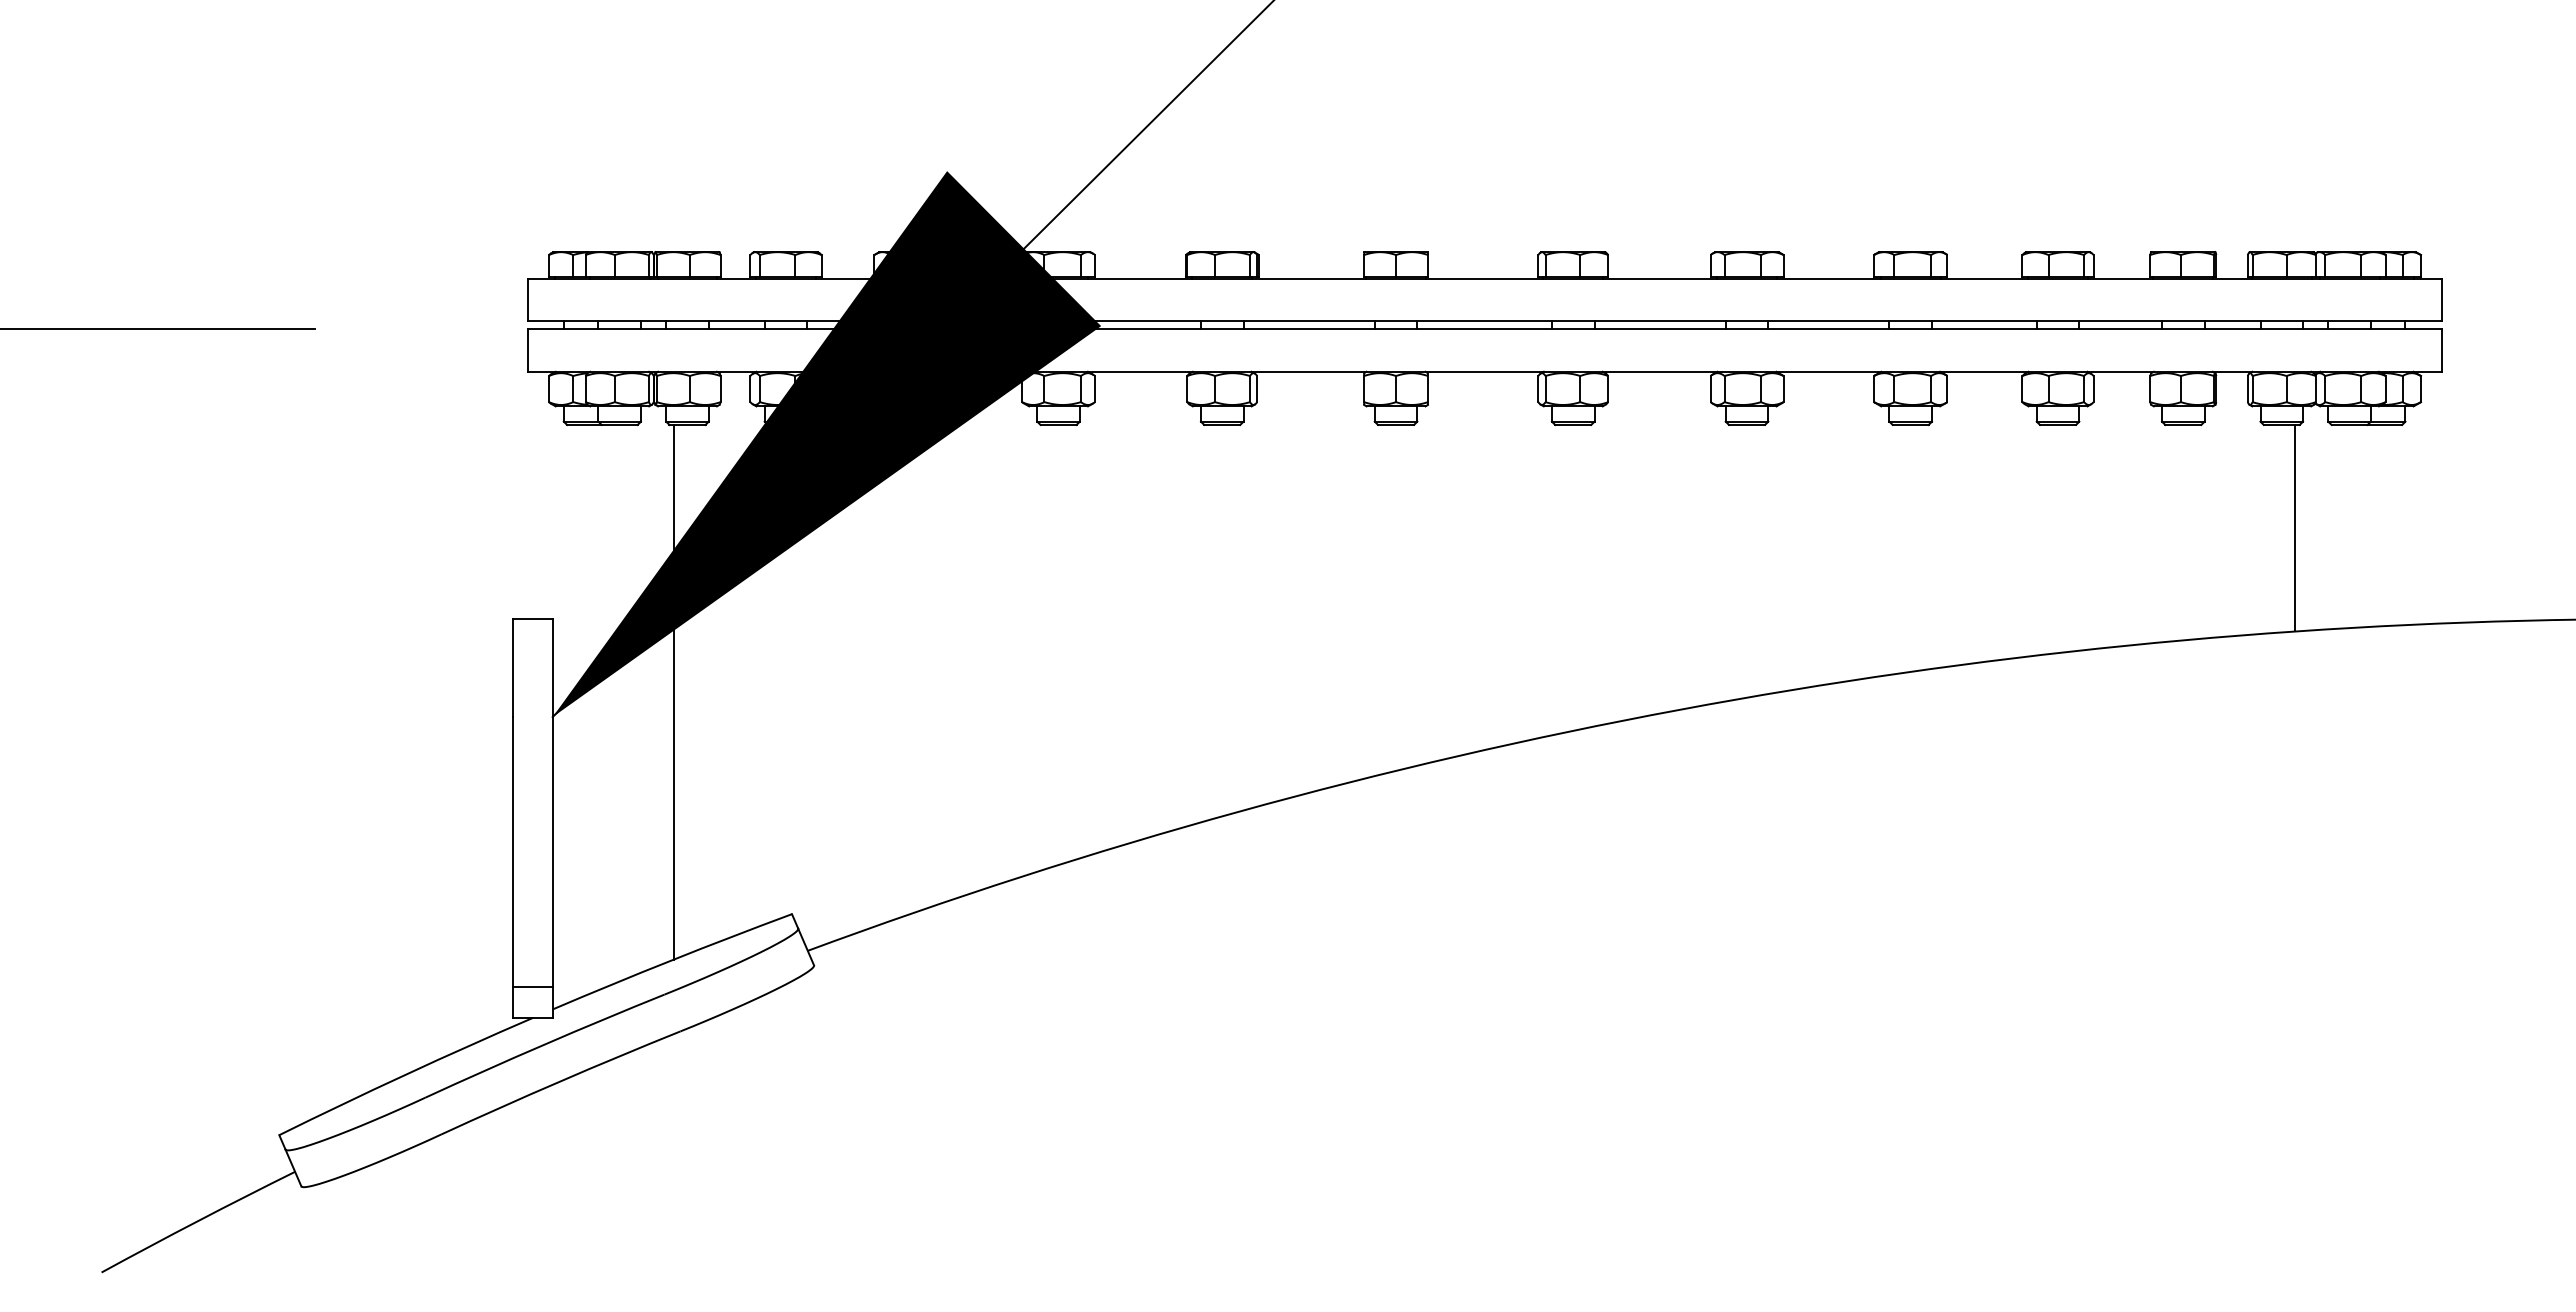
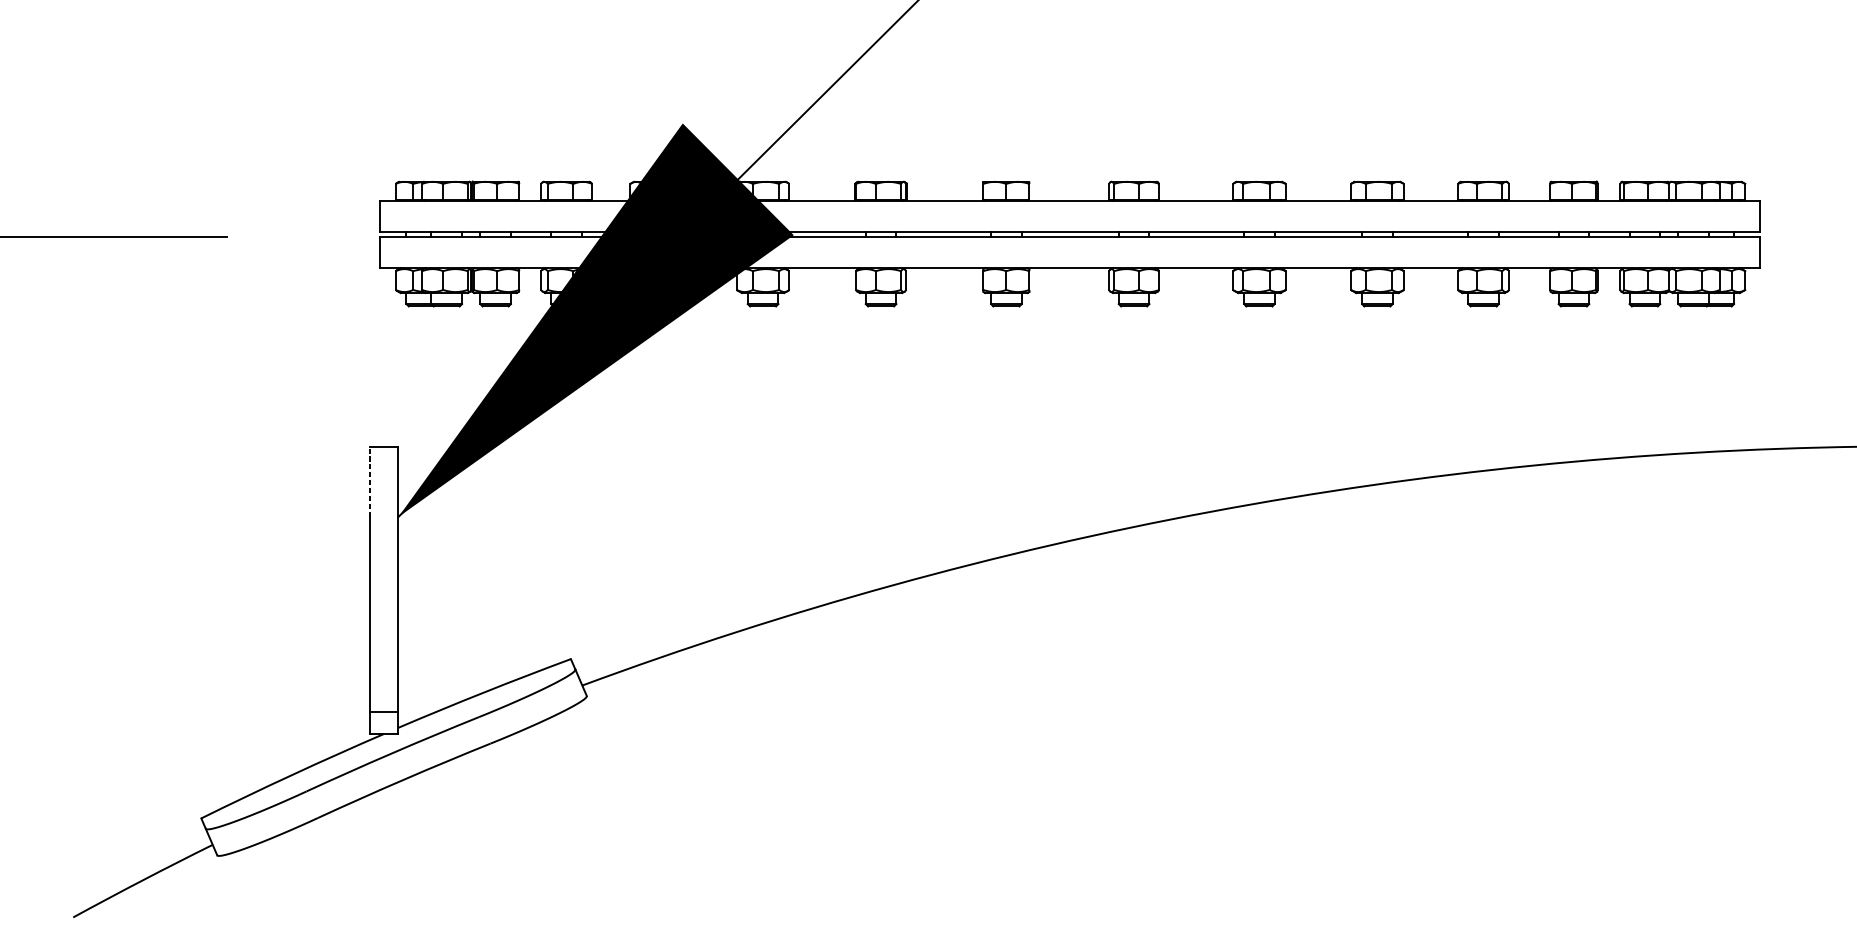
line: (2295, 527) -> (1654, 380), removed
line: (512, 668) -> (369, 482), solid -> dashed
line: (673, 691) -> (485, 498), removed

